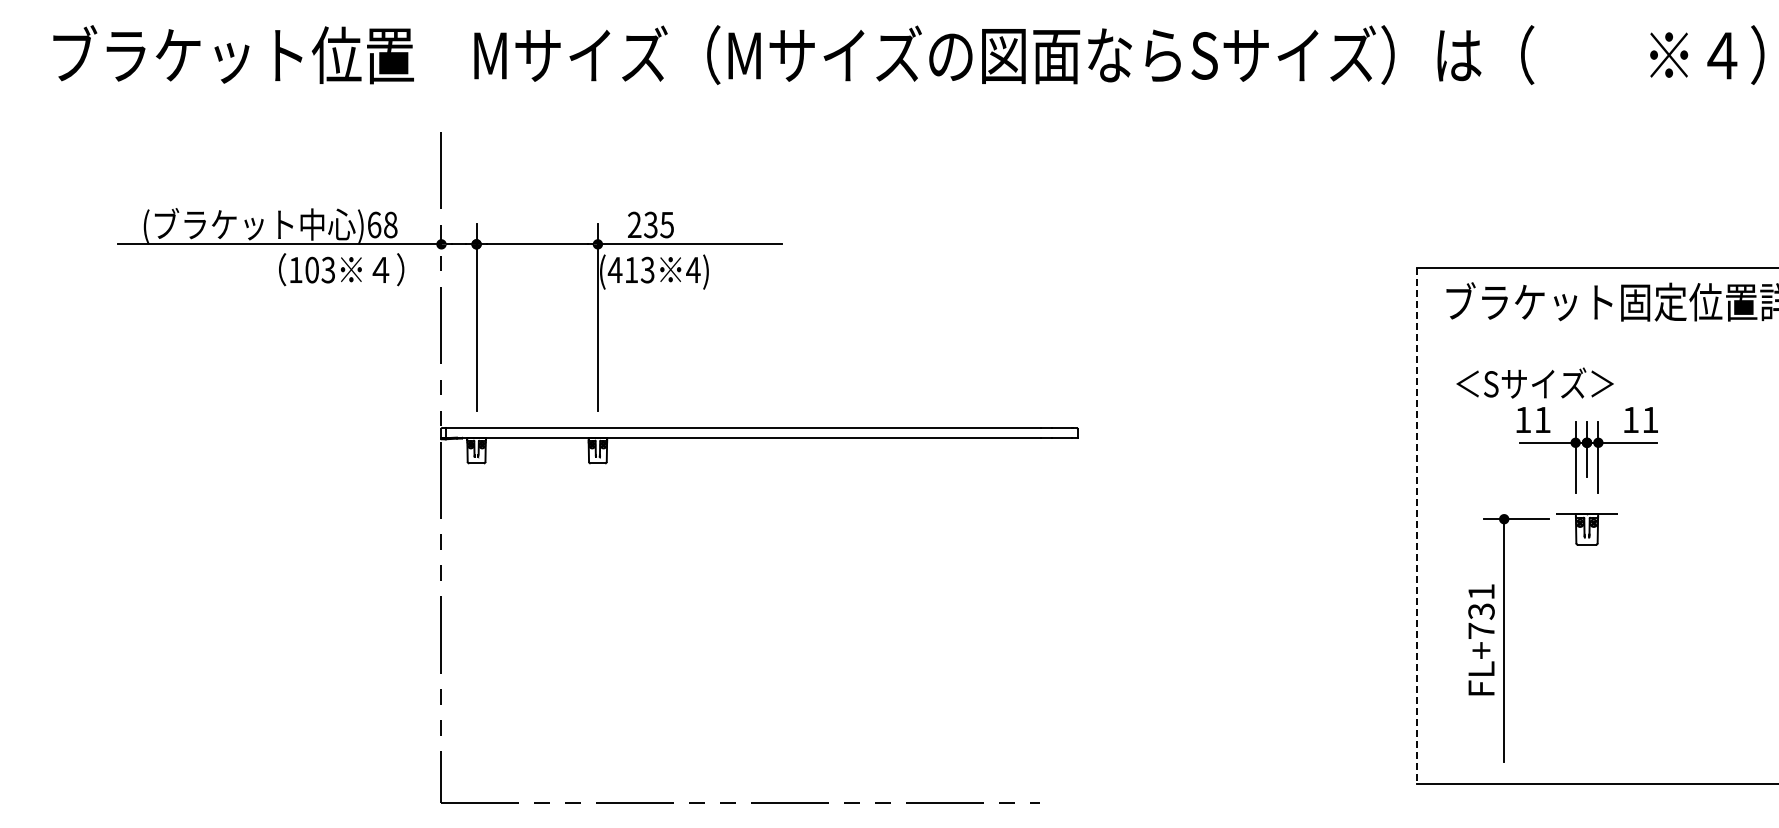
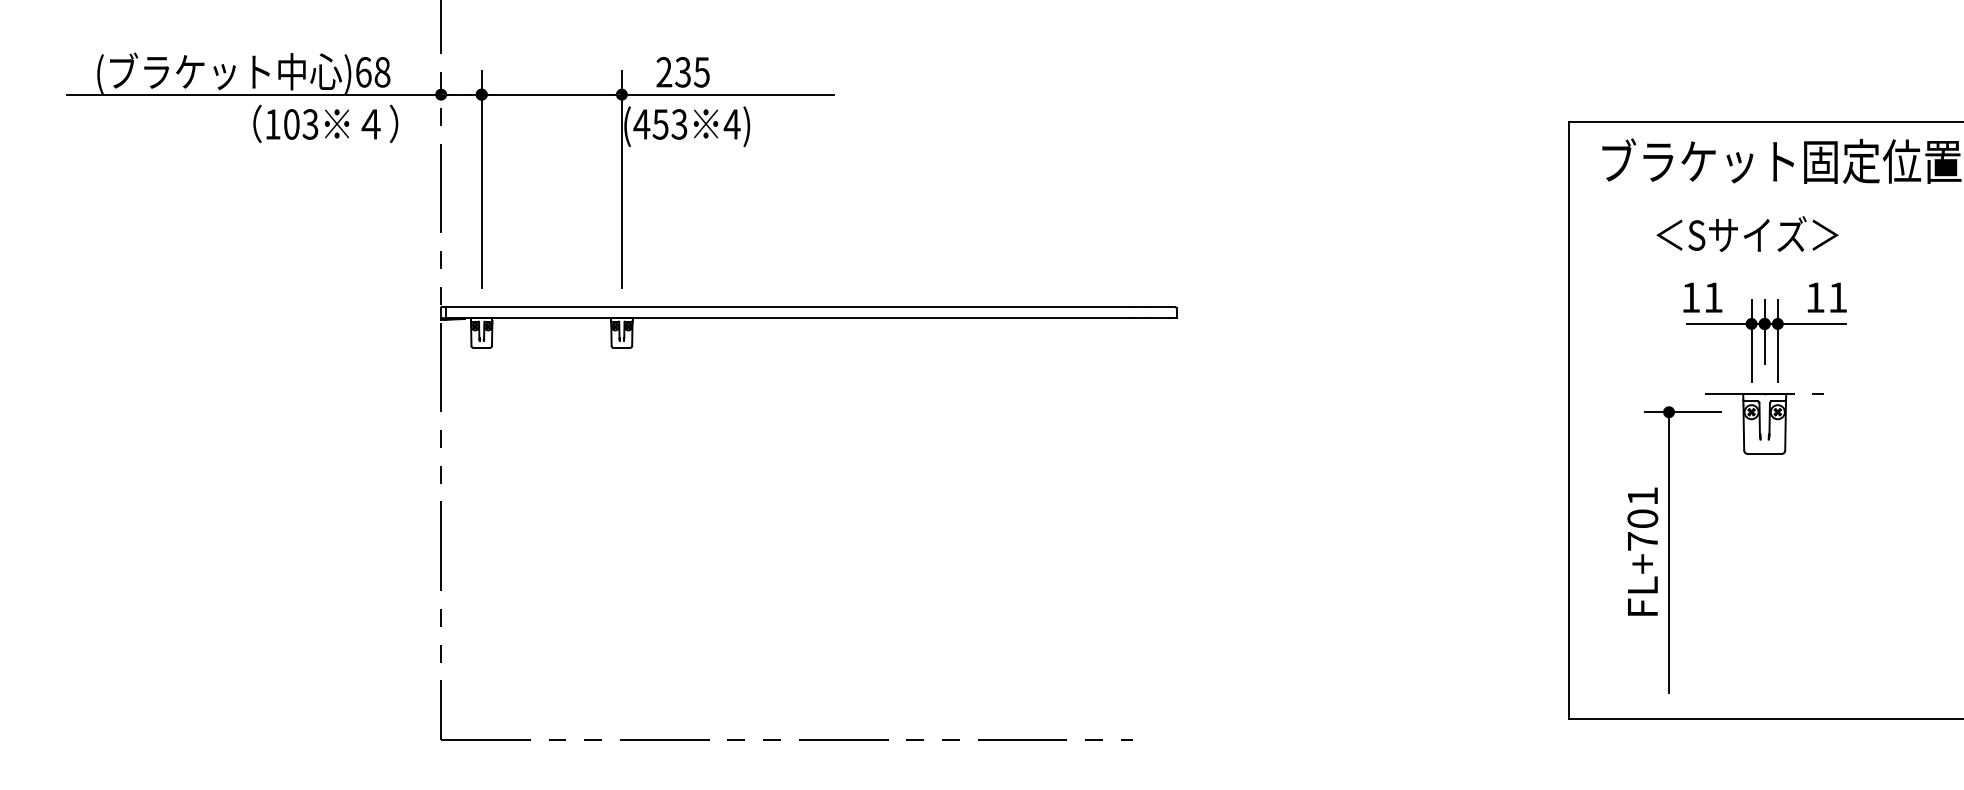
text: (631, 270) -> (660, 124), (413 -> (453
text: (1534, 382) -> (1746, 233), moved
line: (1417, 526) -> (1568, 420), dashed -> solid
part: (1586, 529) -> (1764, 424), size x1.67
text: (1481, 611) -> (1642, 518), FL+731 -> FL+701

